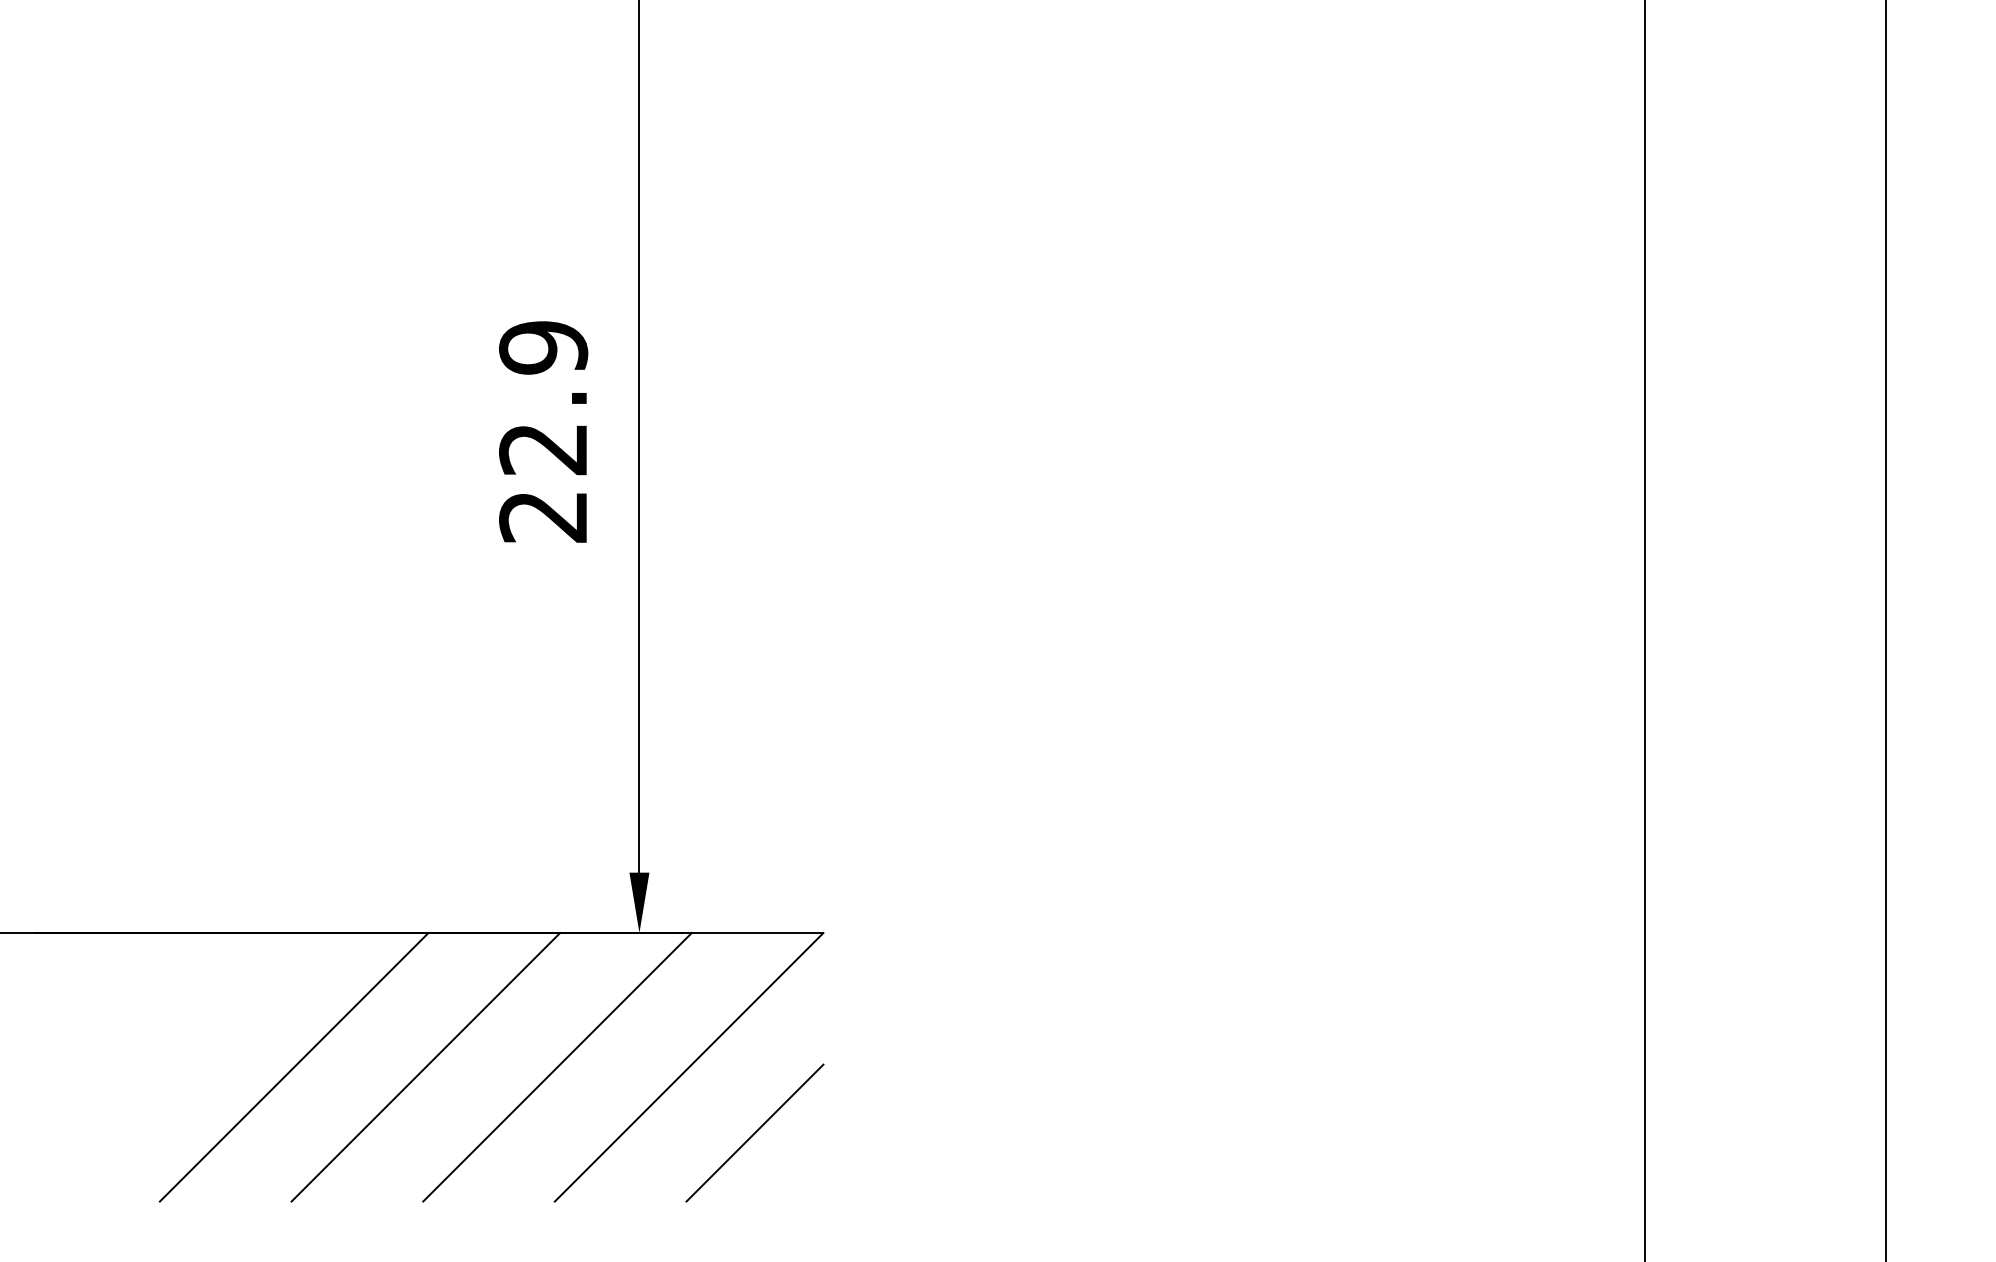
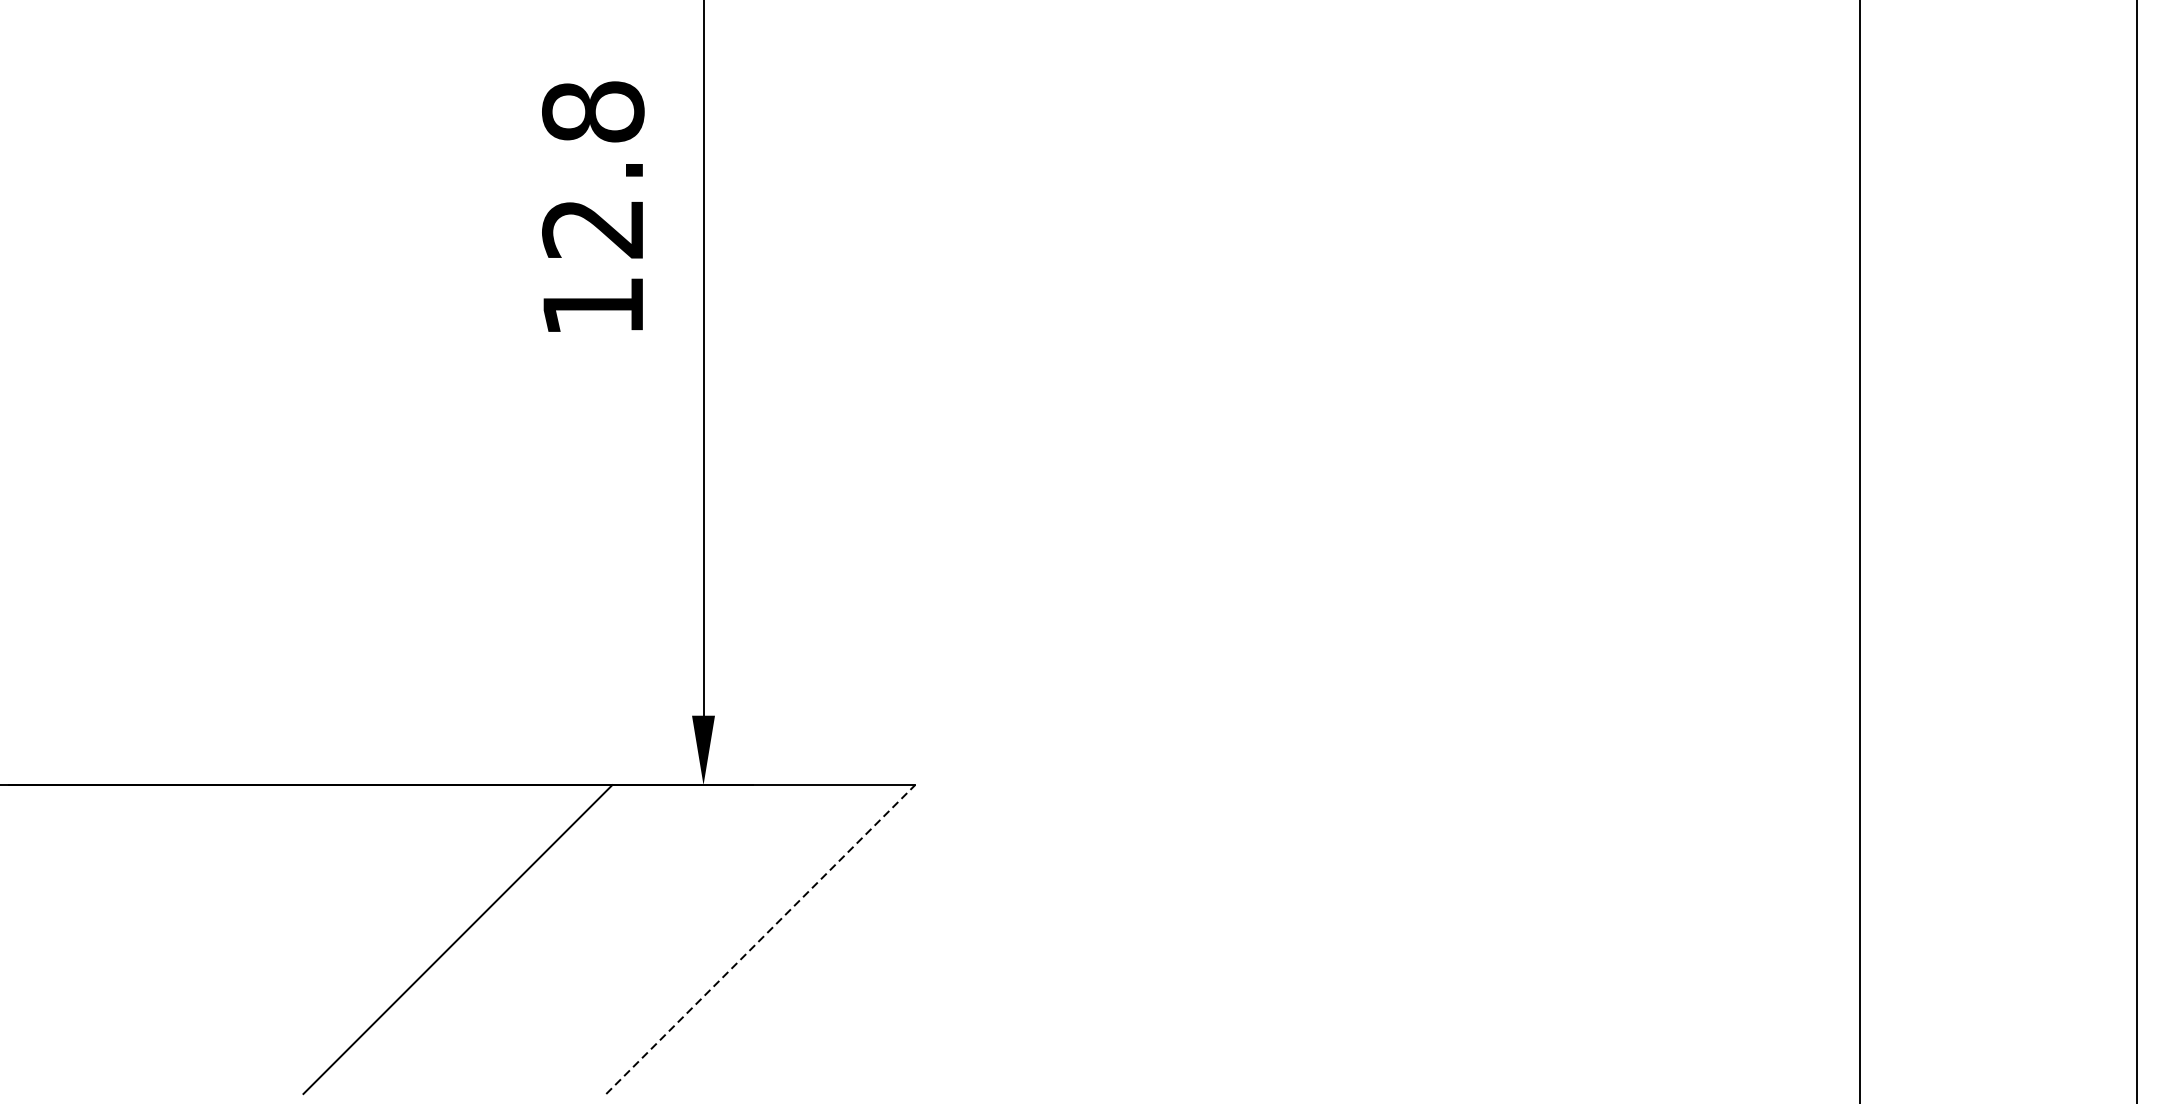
text: (543, 431) -> (593, 208), 22.9 -> 12.8
line: (293, 1067) -> (305, 939), removed
line: (557, 1067) -> (609, 939), removed
line: (689, 1067) -> (761, 939), solid -> dashed
line: (754, 1132) -> (835, 1014), removed

